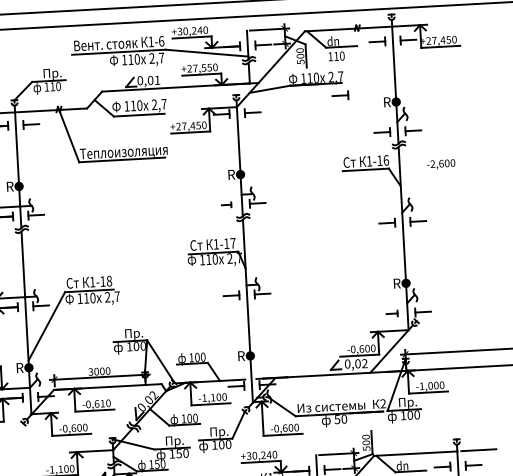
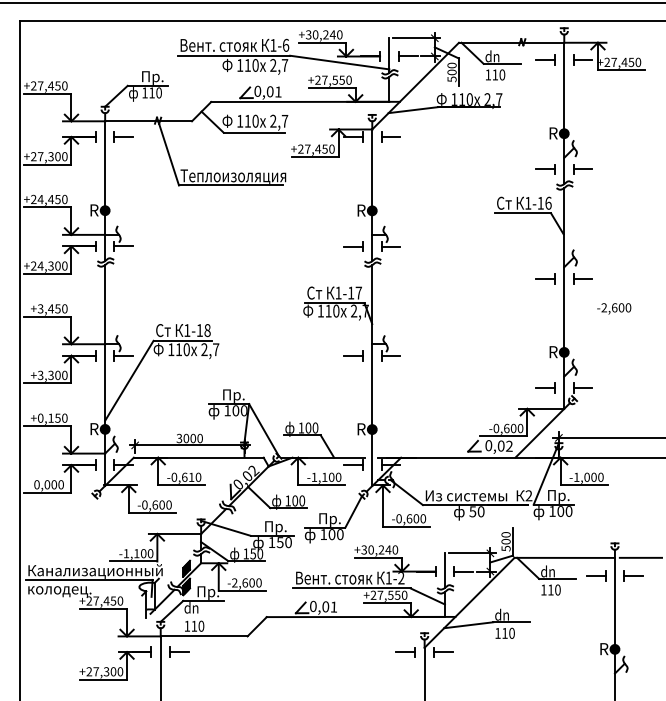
part: (340, 95) -> (497, 122), removed
text: (441, 164) -> (614, 308), moved
part: (226, 205) -> (353, 246), size x1.67
part: (392, 313) -> (545, 387), size x1.43

